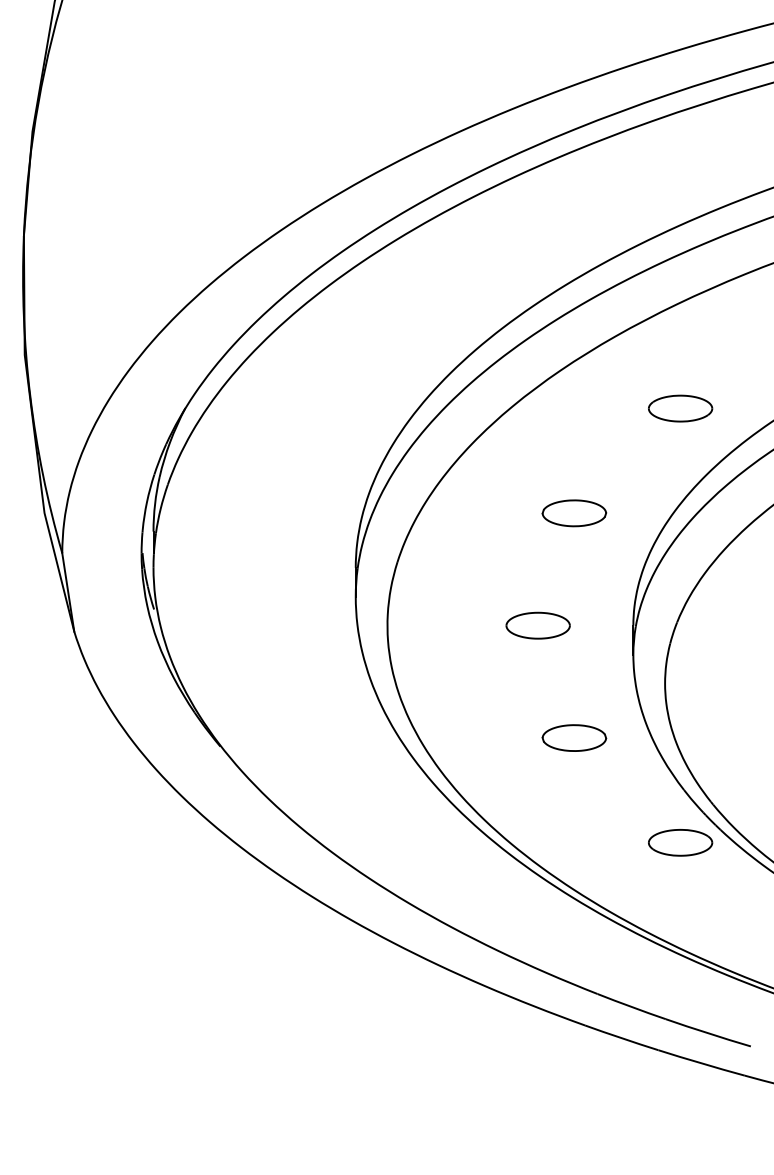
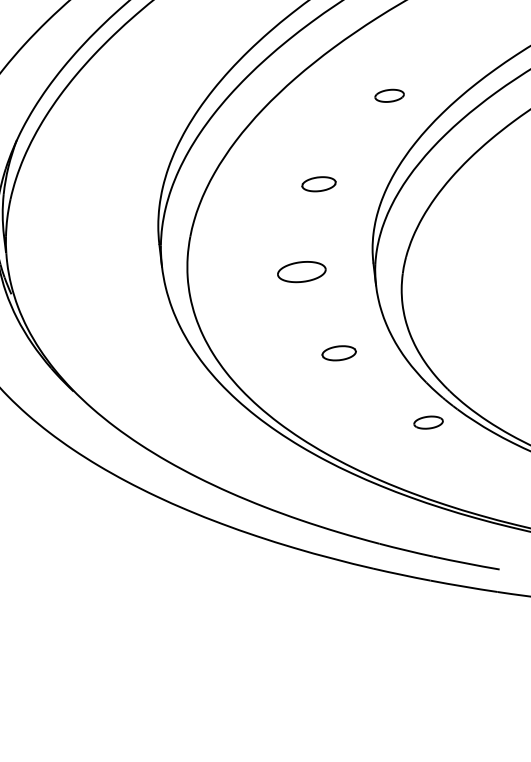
part: (680, 408) -> (389, 95), size x0.6
part: (574, 513) -> (319, 184), size x0.7
part: (574, 737) -> (339, 352), size x0.7
part: (680, 842) -> (428, 422), size x0.6

